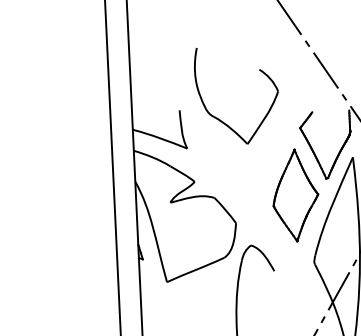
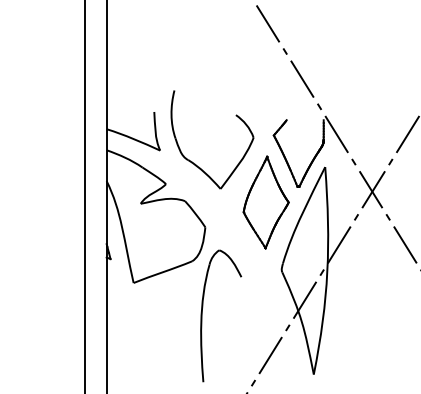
part: (221, 119) -> (195, 163), moved

